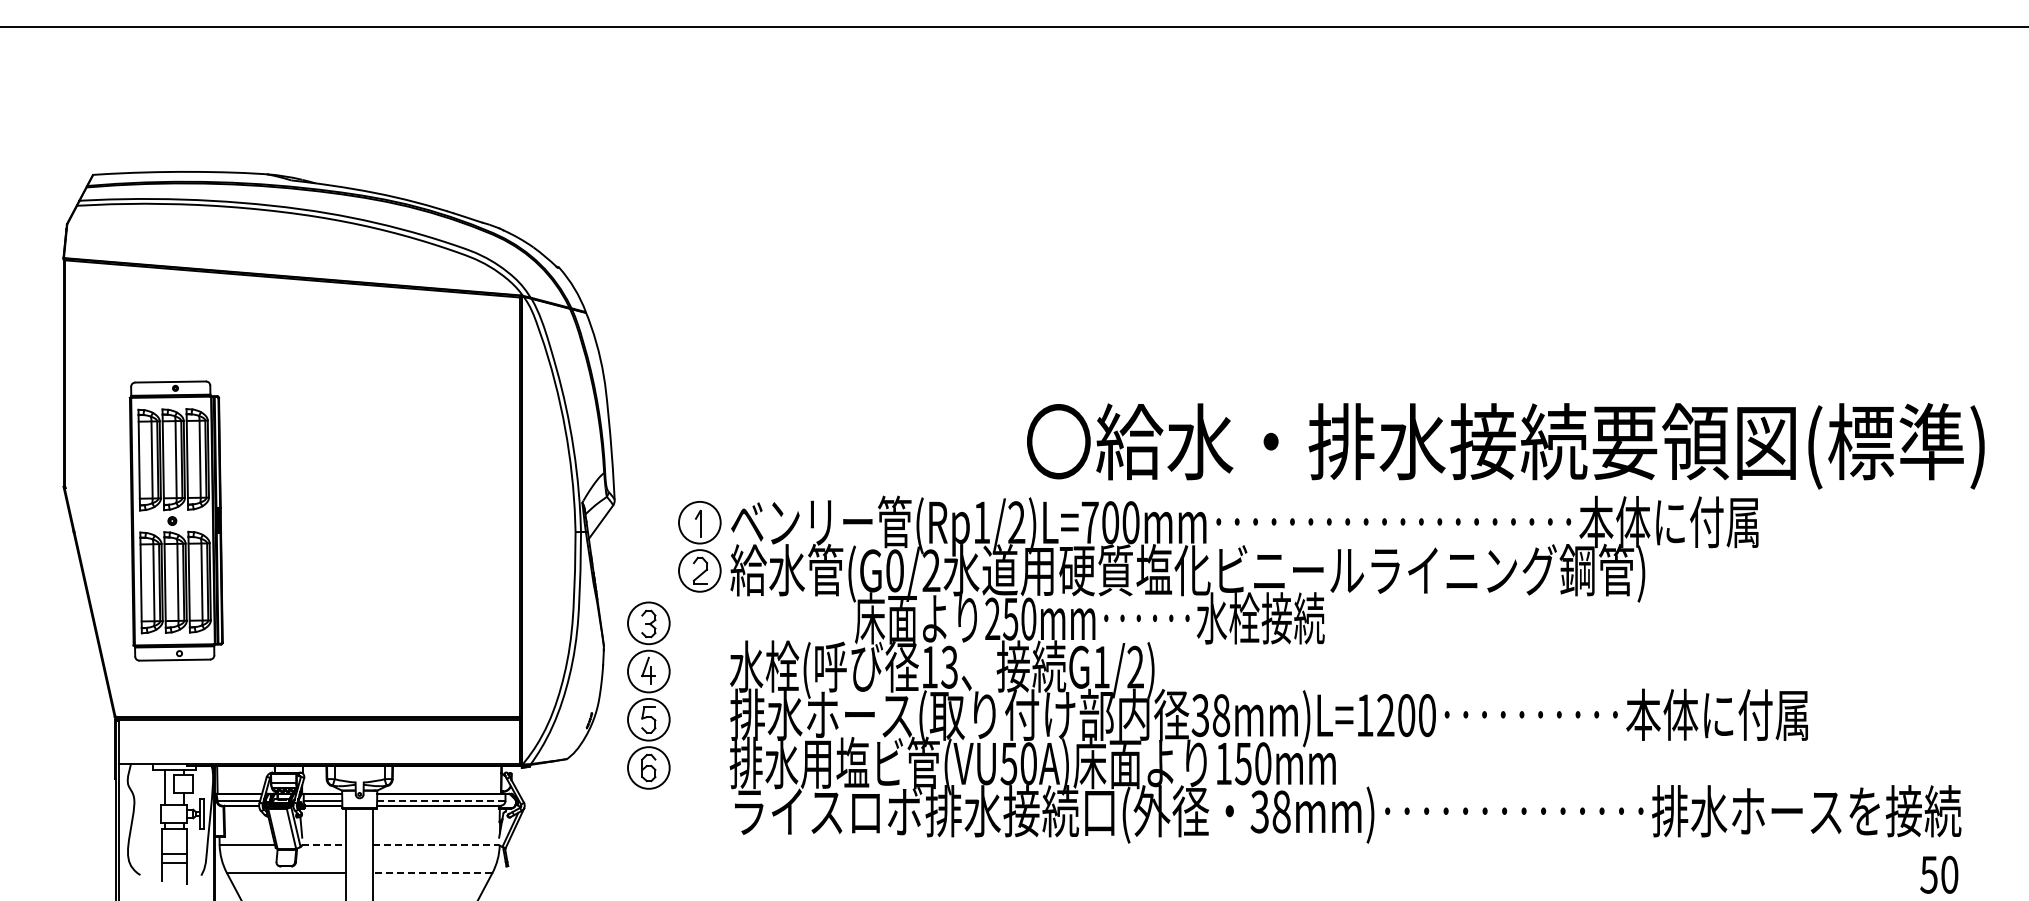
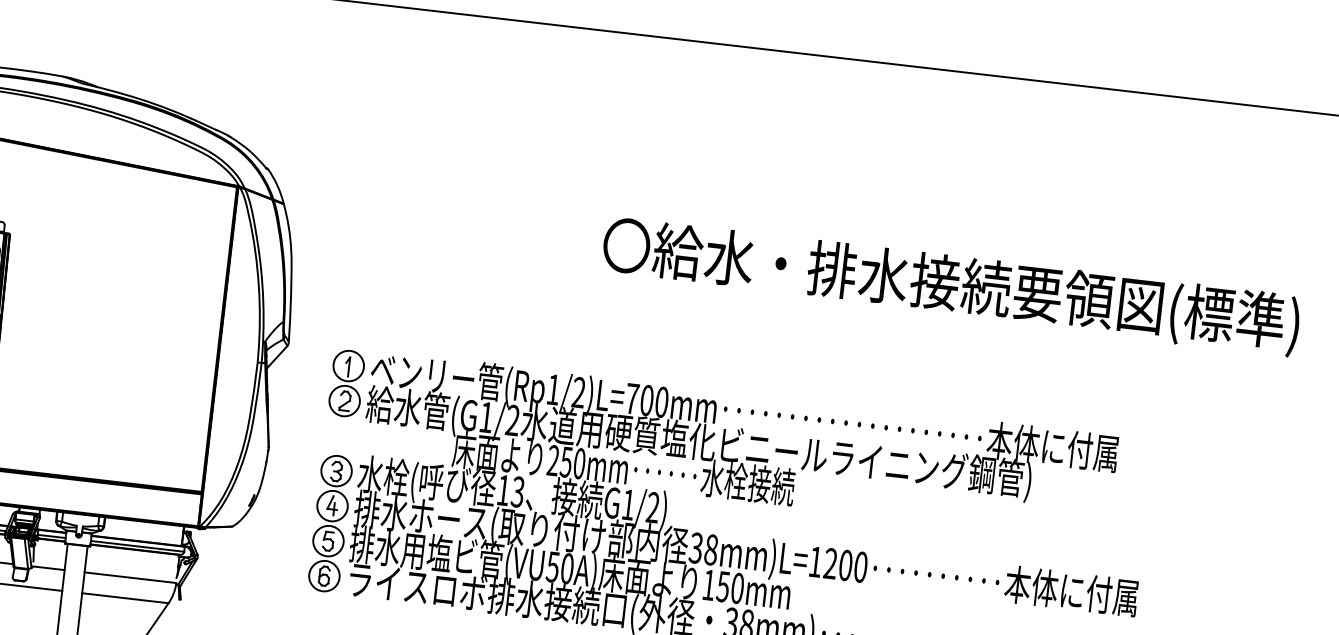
text: (1505, 446) -> (950, 286), moved
text: (894, 570) -> (486, 417), (G0/2 -> (G1/2
part: (648, 695) -> (330, 523), moved
line: (441, 800) -> (137, 546), dashed -> solid
line: (324, 844) -> (49, 568), dashed -> solid
line: (436, 844) -> (130, 577), dashed -> solid
line: (432, 873) -> (125, 598), dashed -> solid

